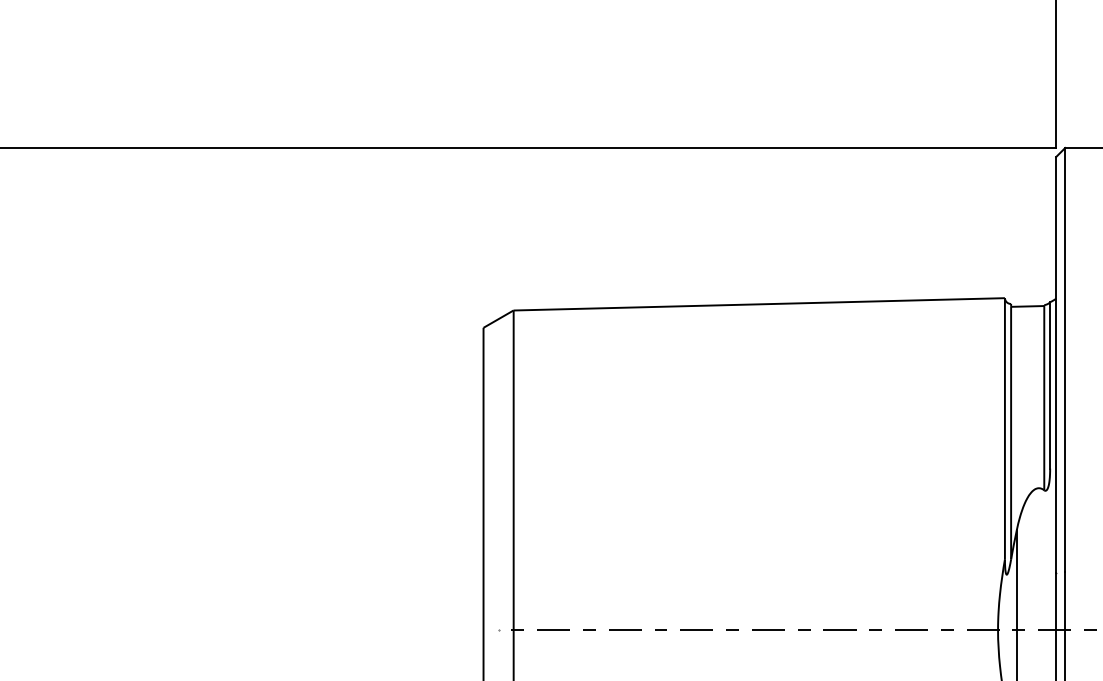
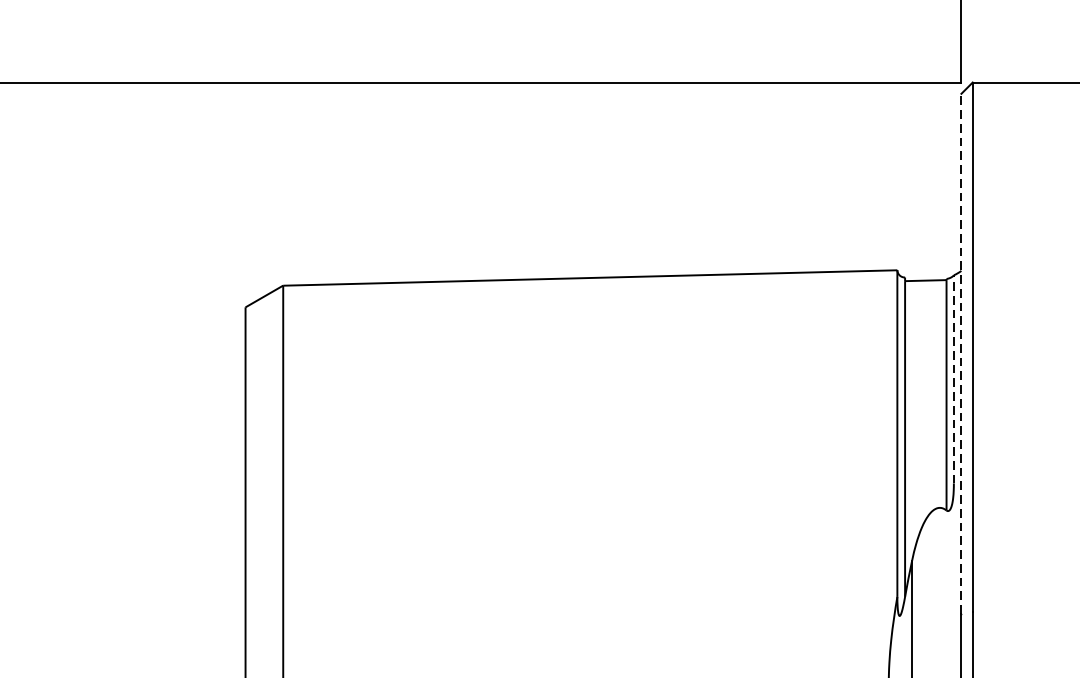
line: (1056, 365) -> (961, 354), solid -> dashed
line: (1050, 384) -> (954, 378), solid -> dashed

